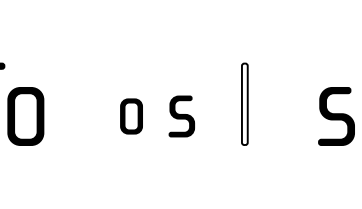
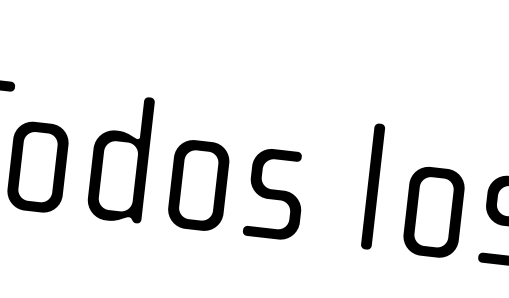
part: (78, 104) -> (120, 158), added
fill: (244, 104) -> (372, 186), added
part: (131, 116) -> (198, 185), size x1.67
part: (181, 116) -> (274, 194), size x1.43
part: (285, 116) -> (432, 212), added

